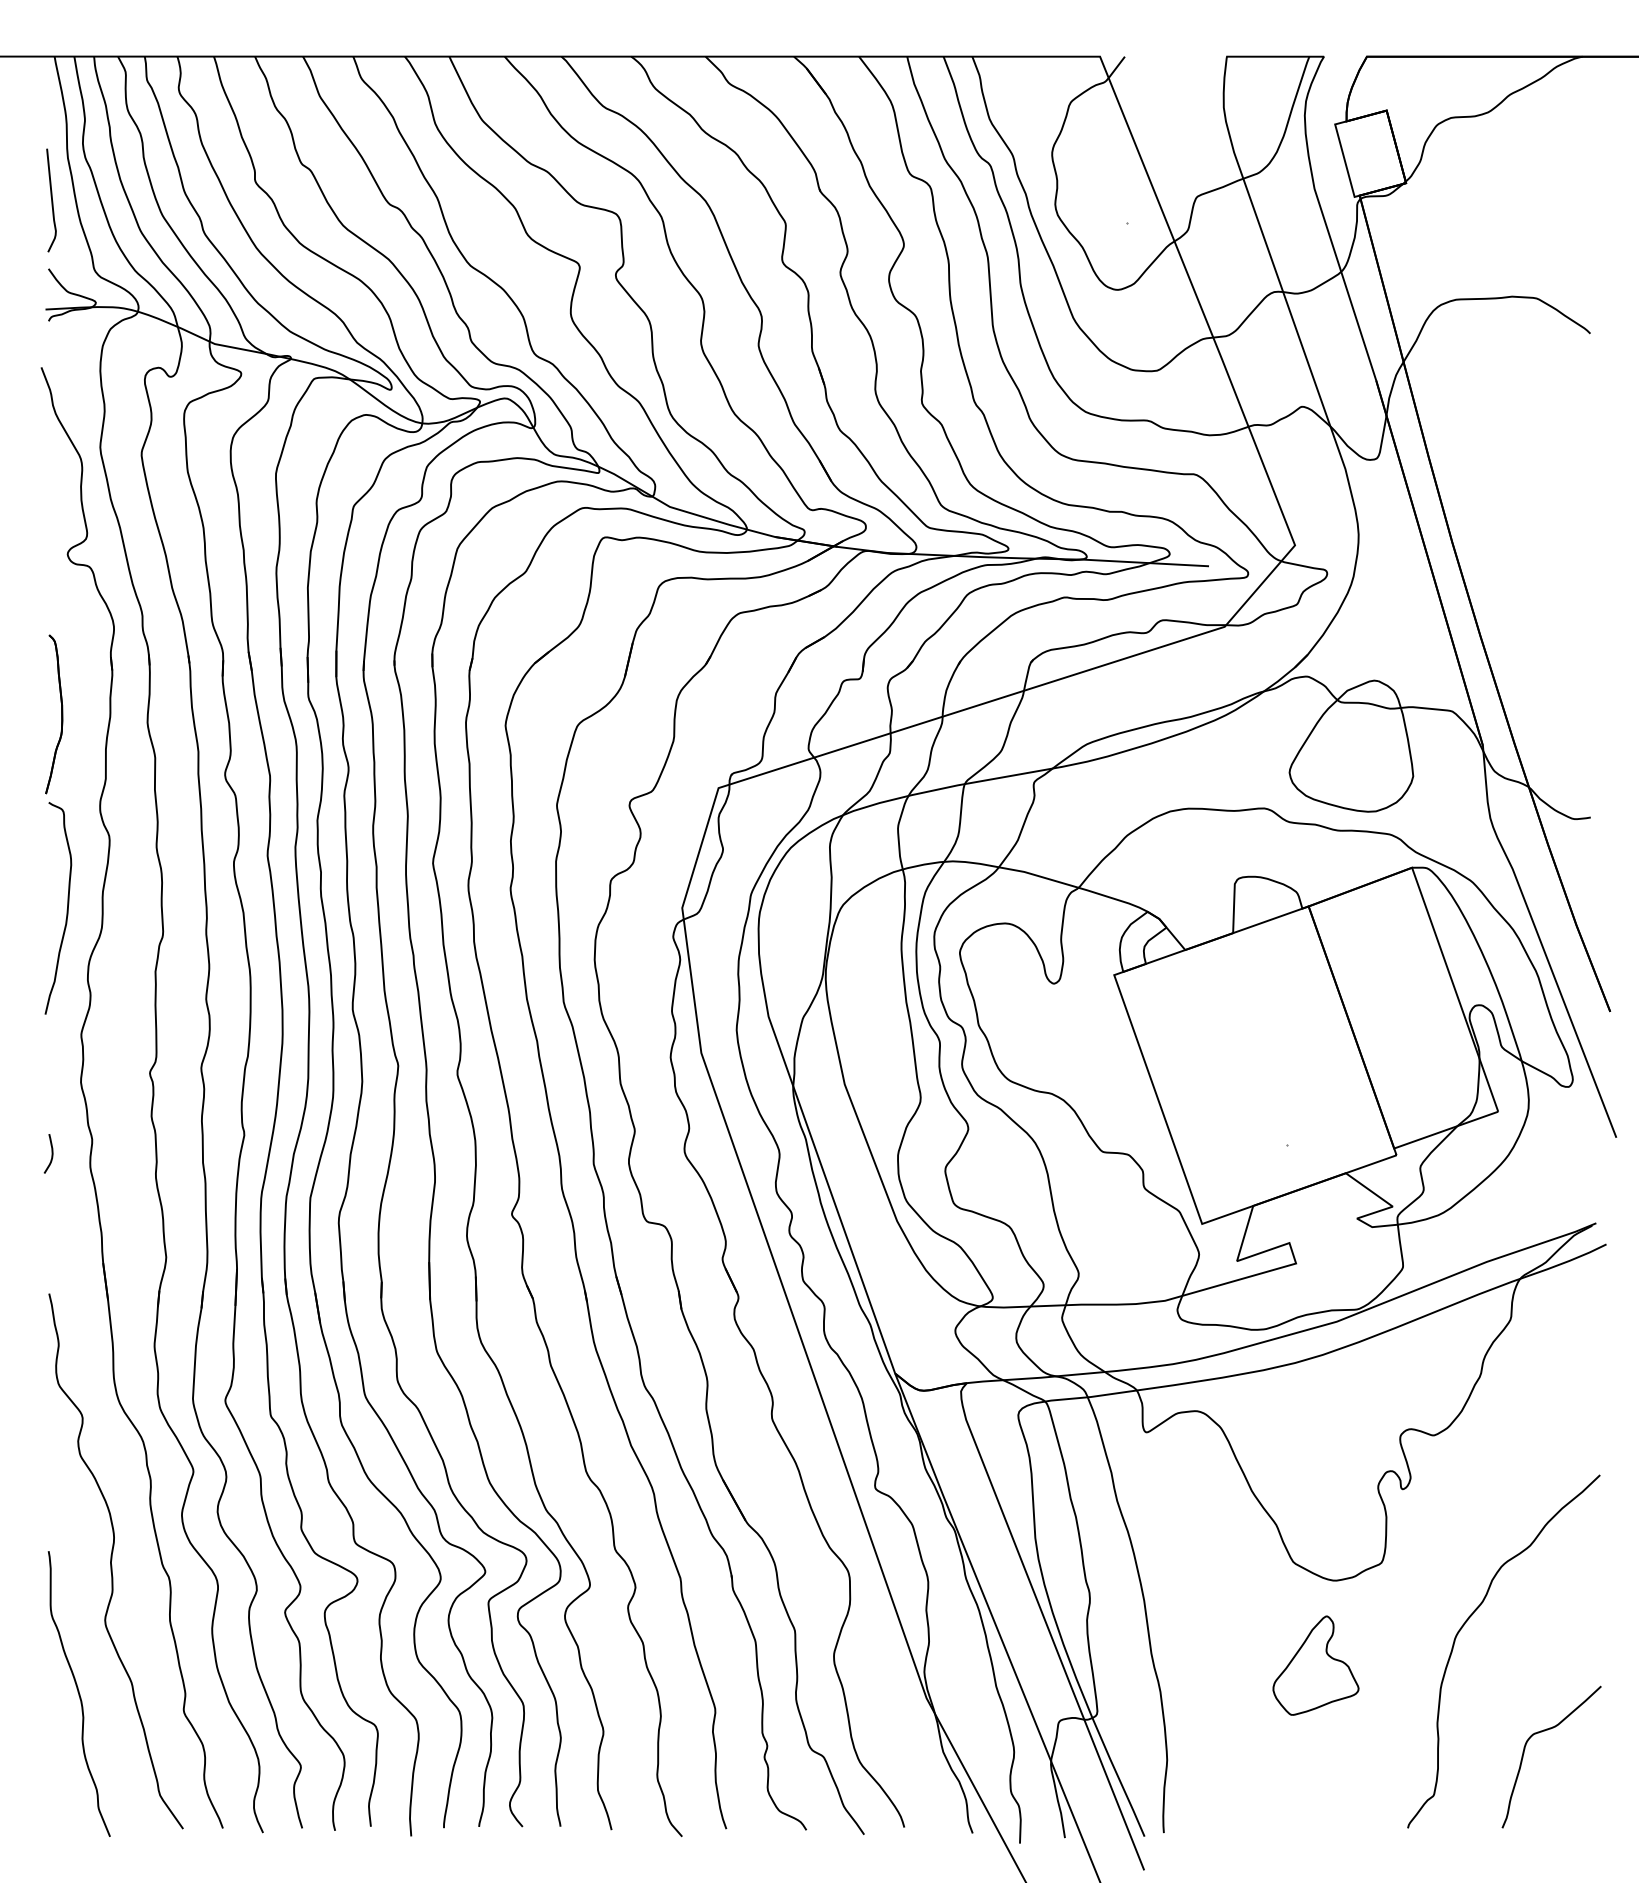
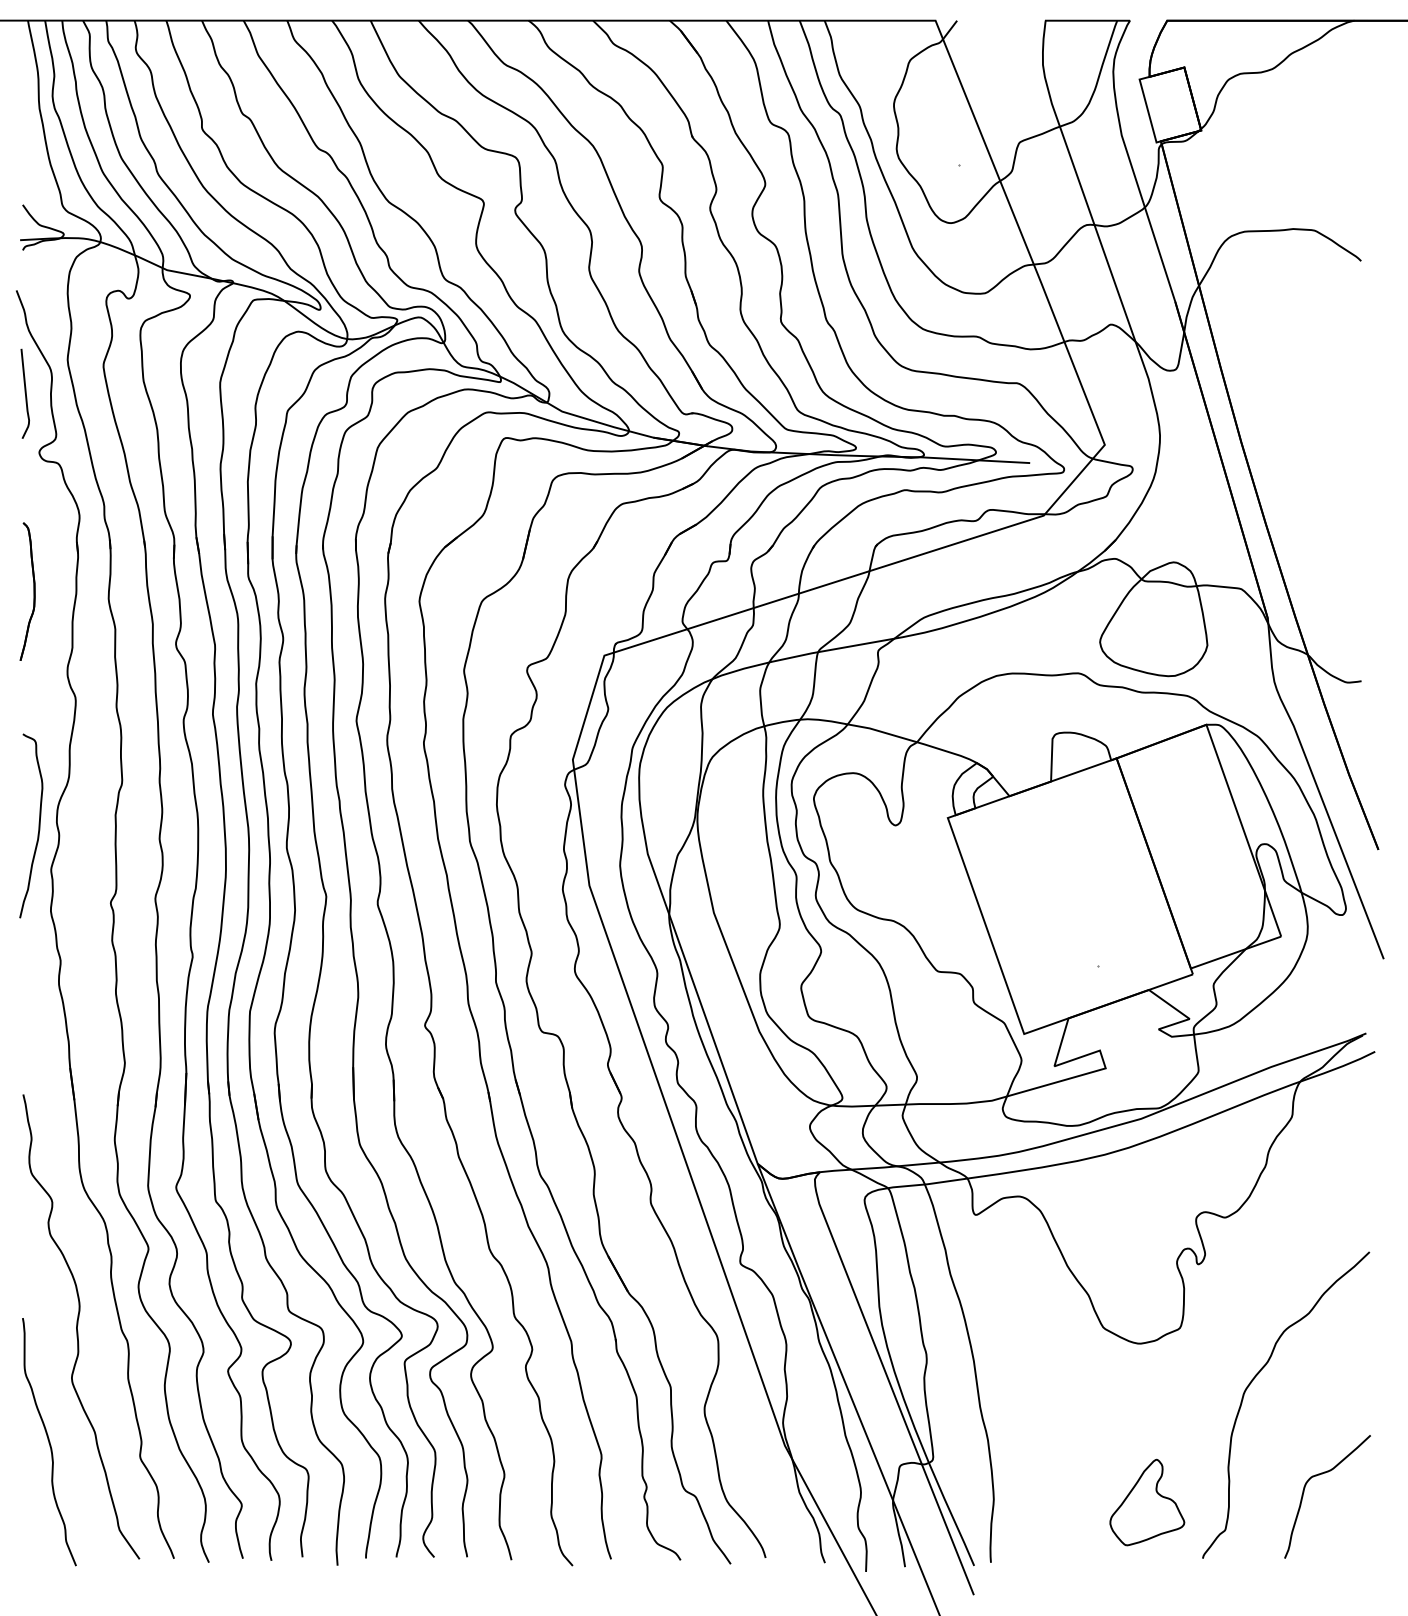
curve: (51, 200) -> (25, 393), moved
curve: (66, 909) -> (38, 827), moved
curve: (51, 1153) -> (25, 972), removed
part: (1315, 1665) -> (1146, 1502), moved

